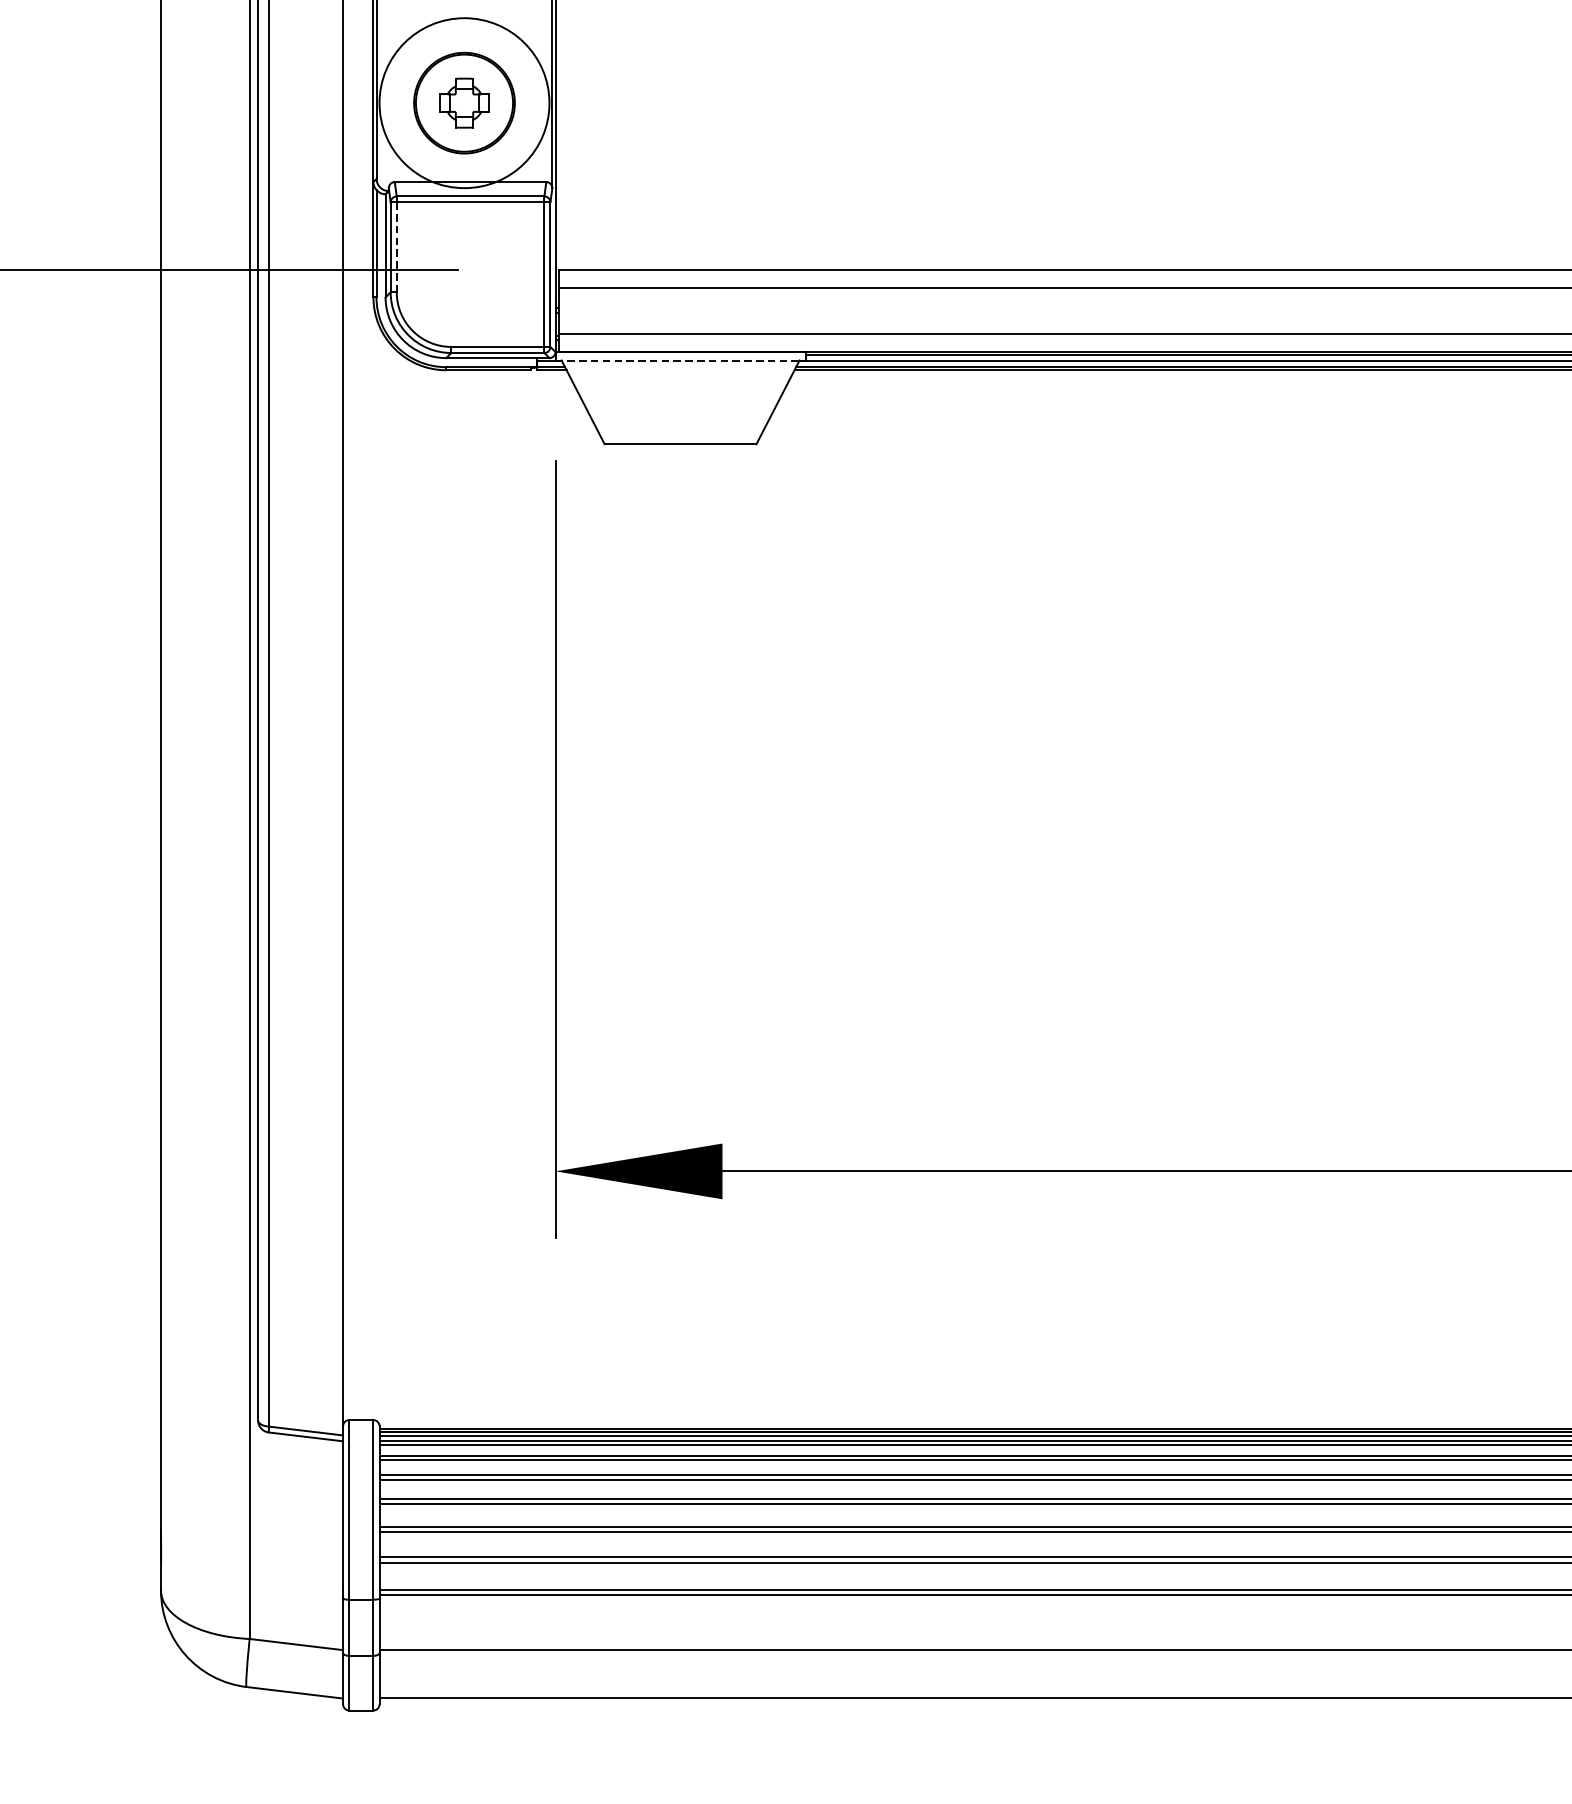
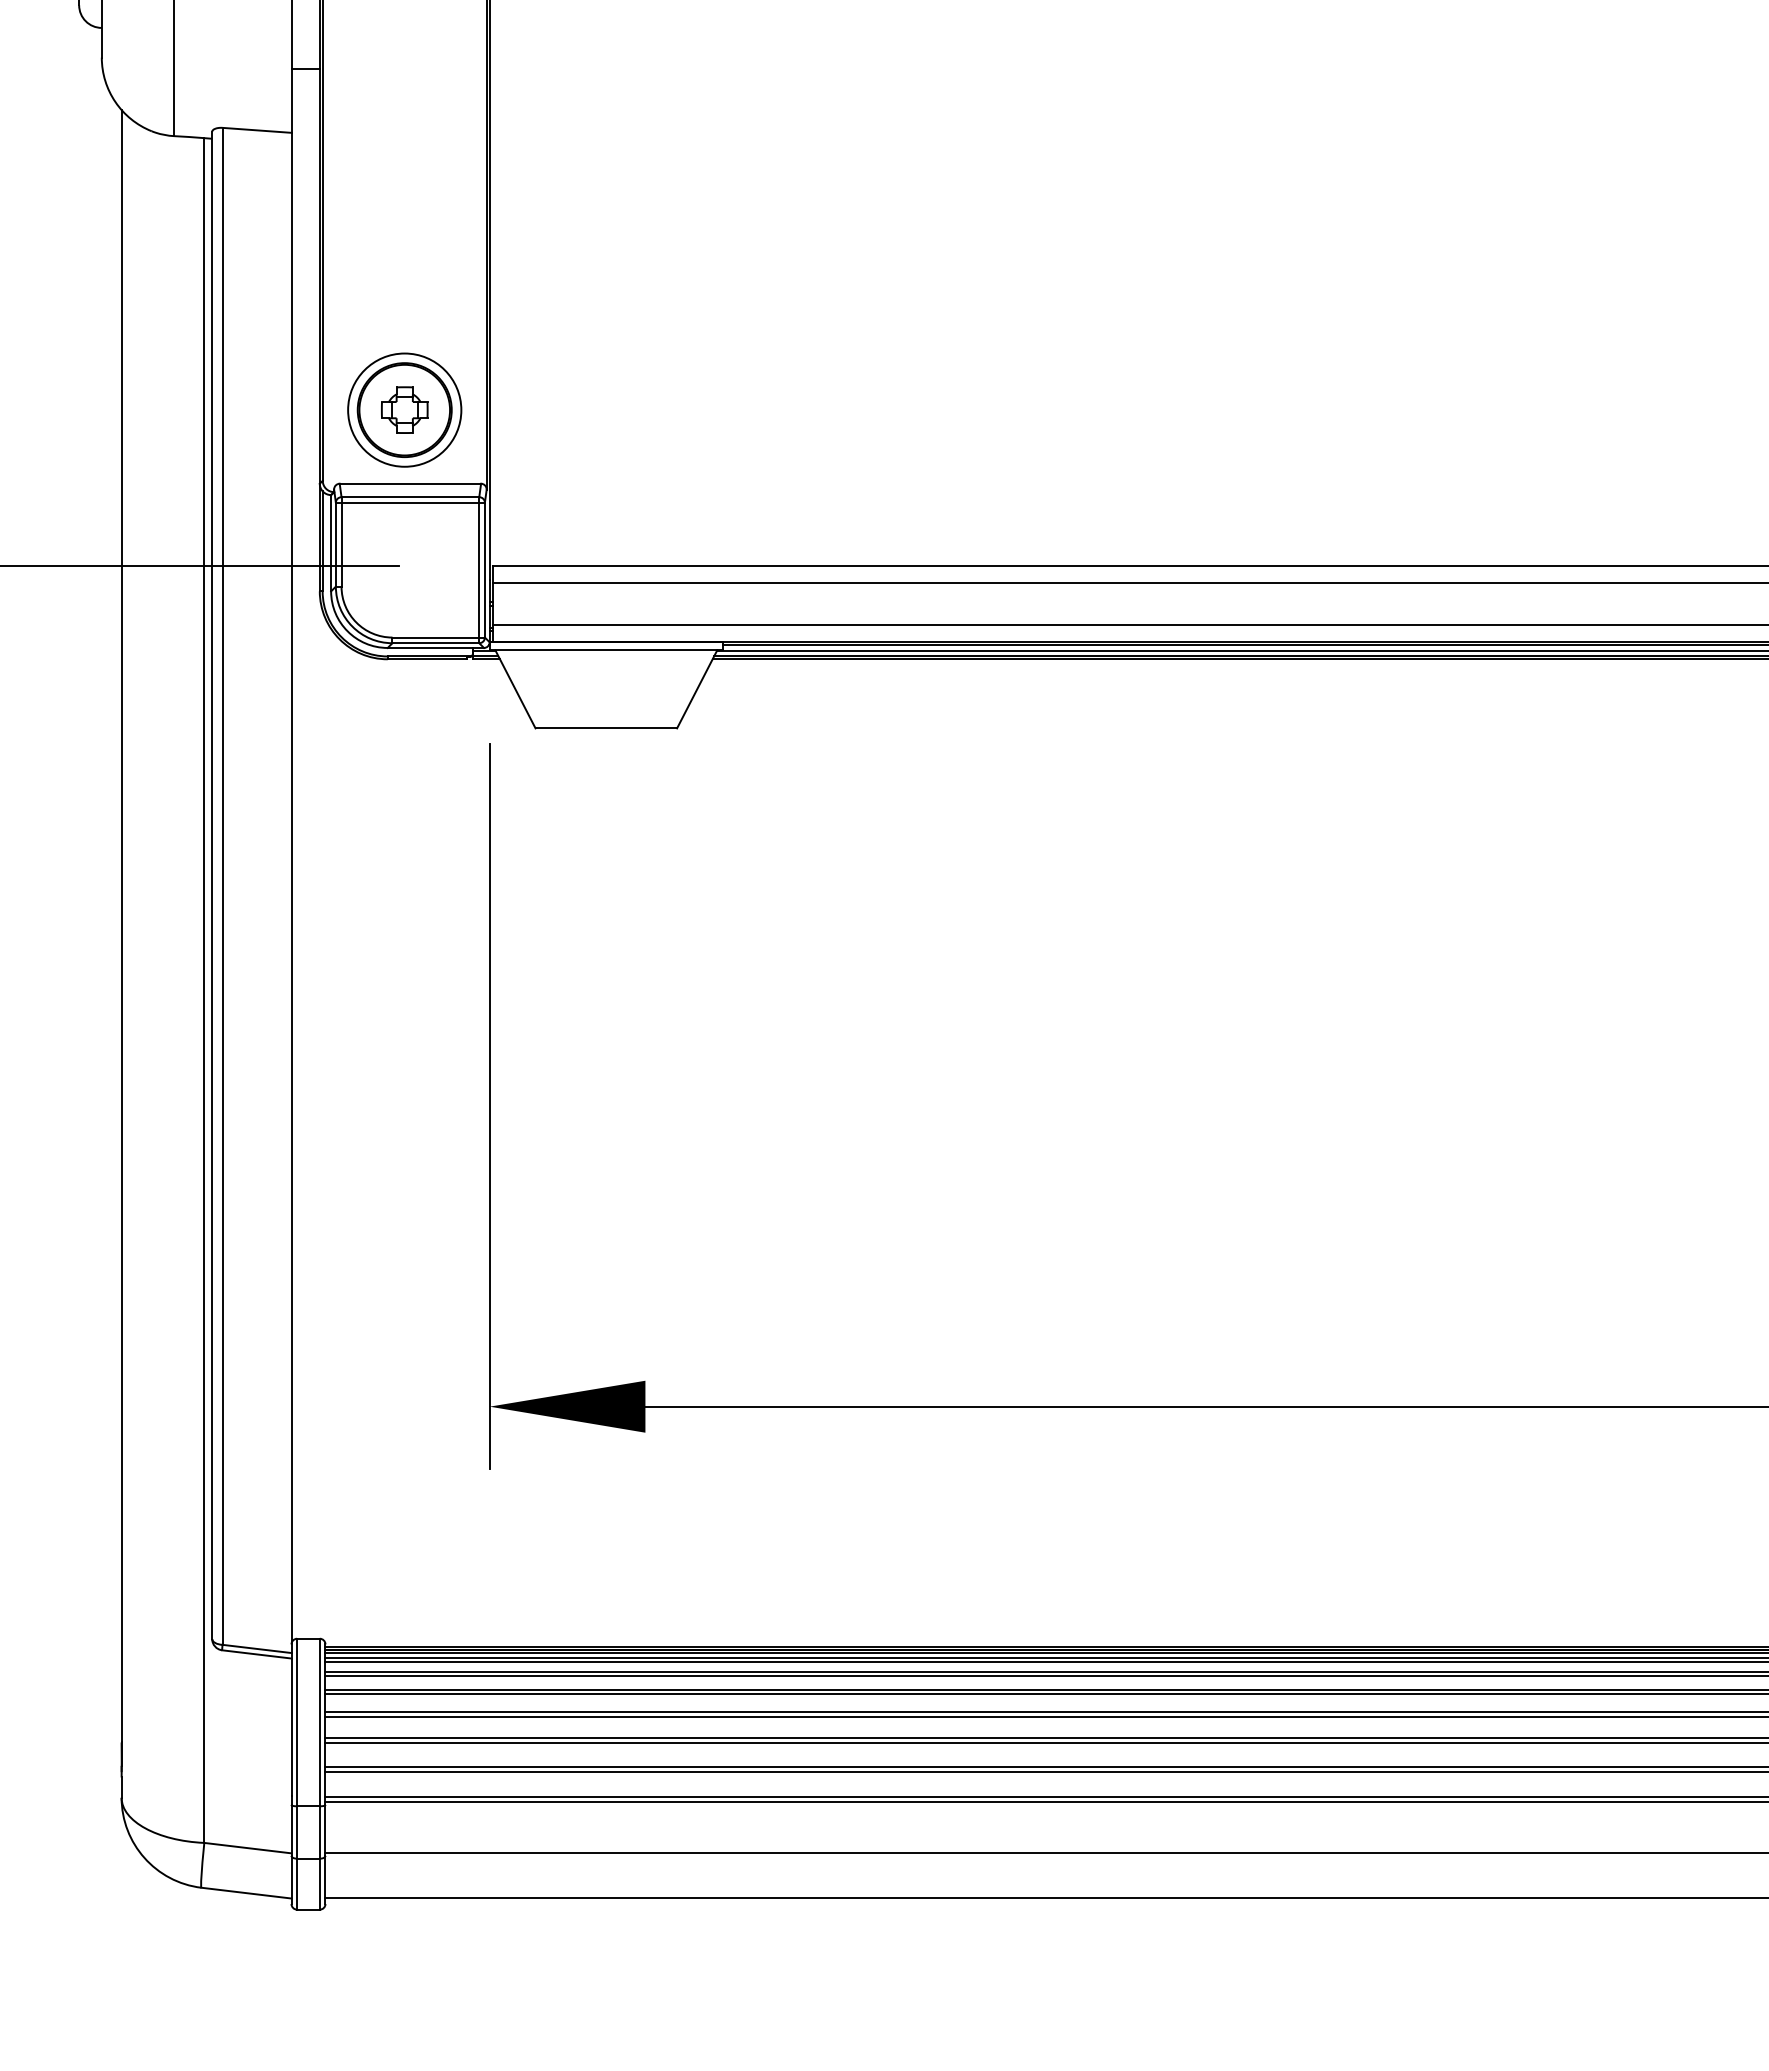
circle: (464, 102) -> (404, 409), size x0.71
line: (396, 247) -> (341, 544), dashed -> solid
line: (680, 360) -> (606, 650), dashed -> solid

